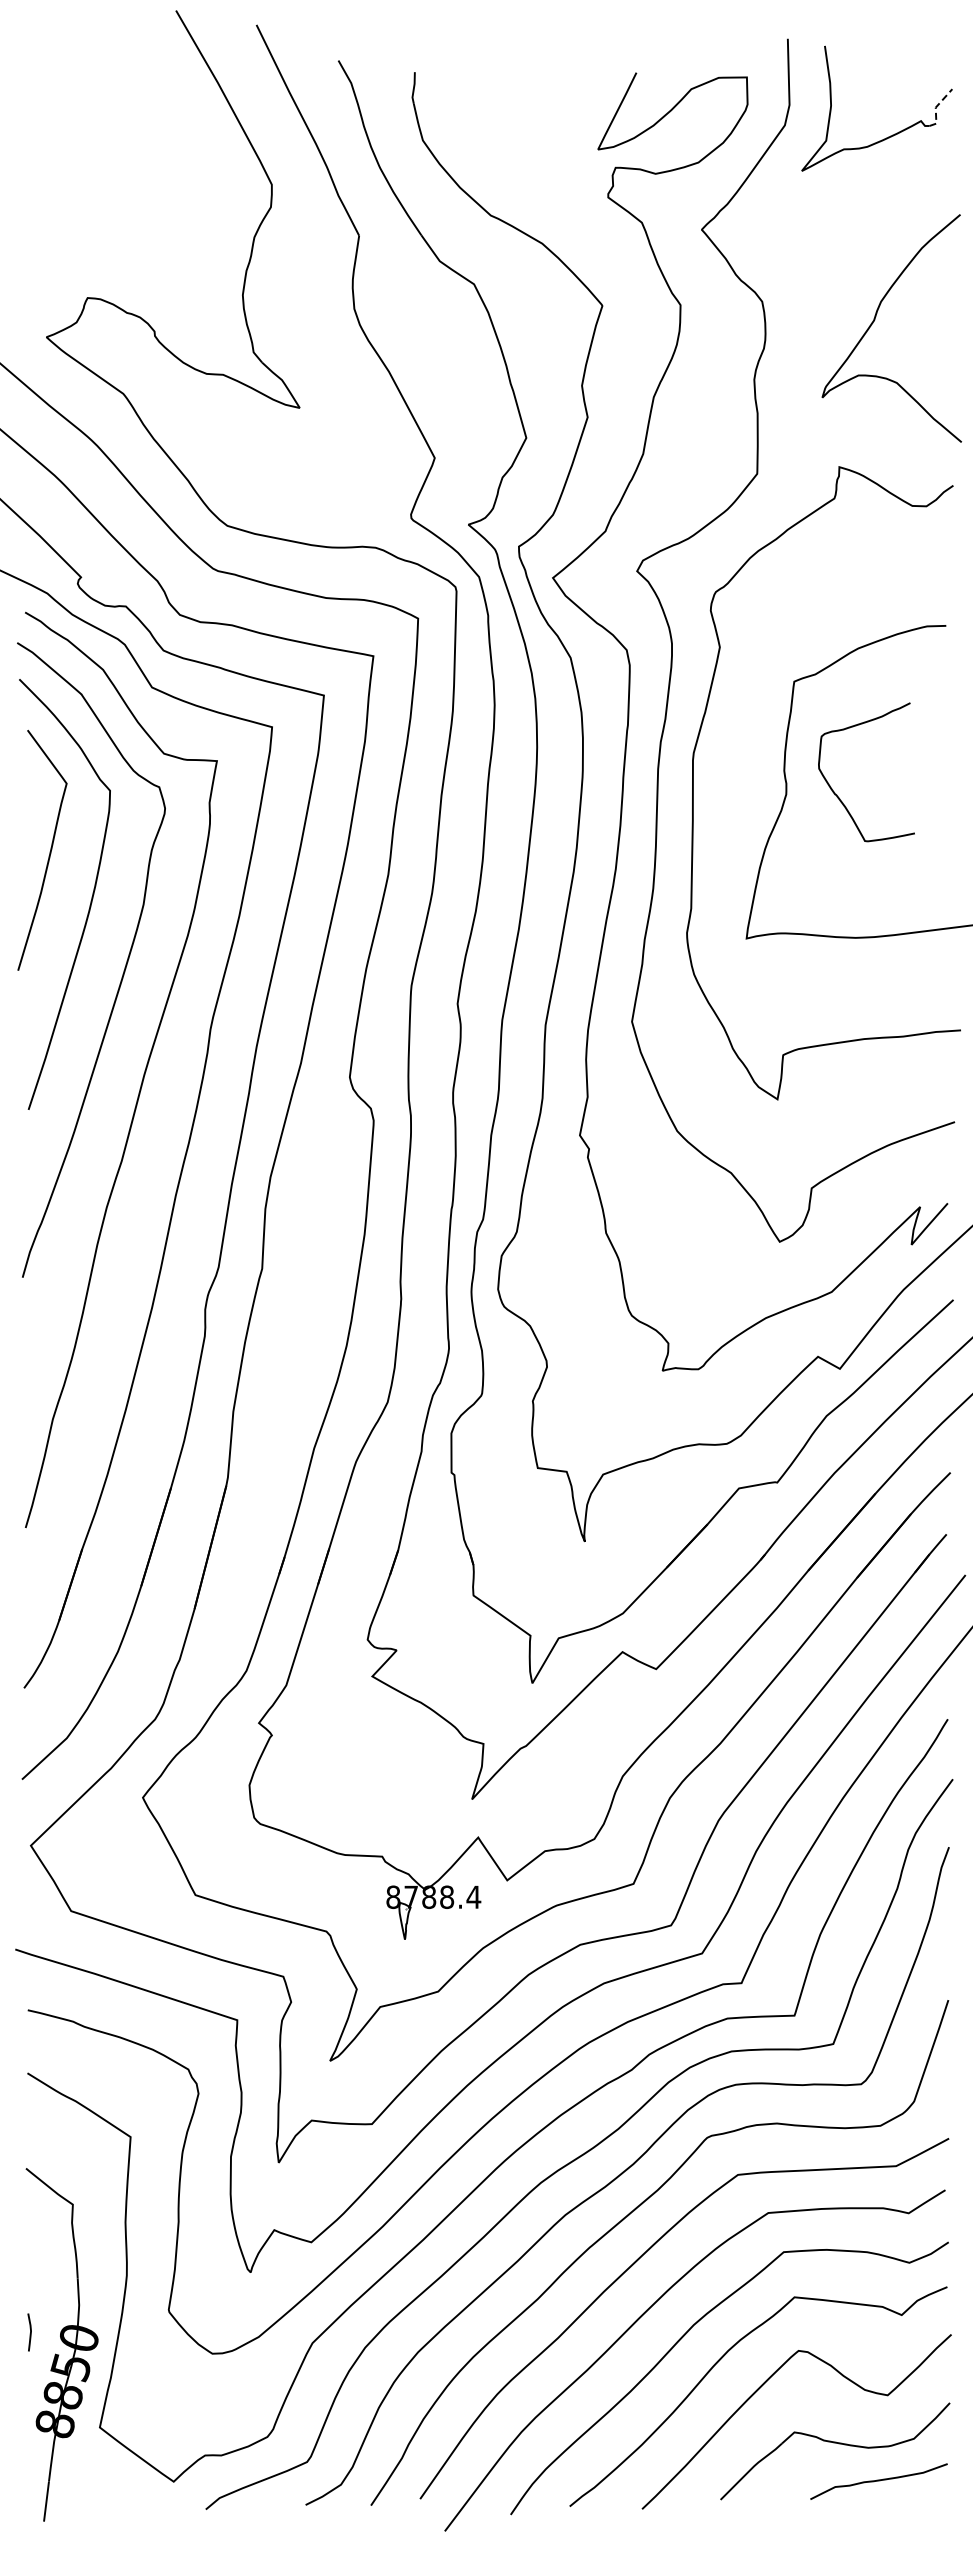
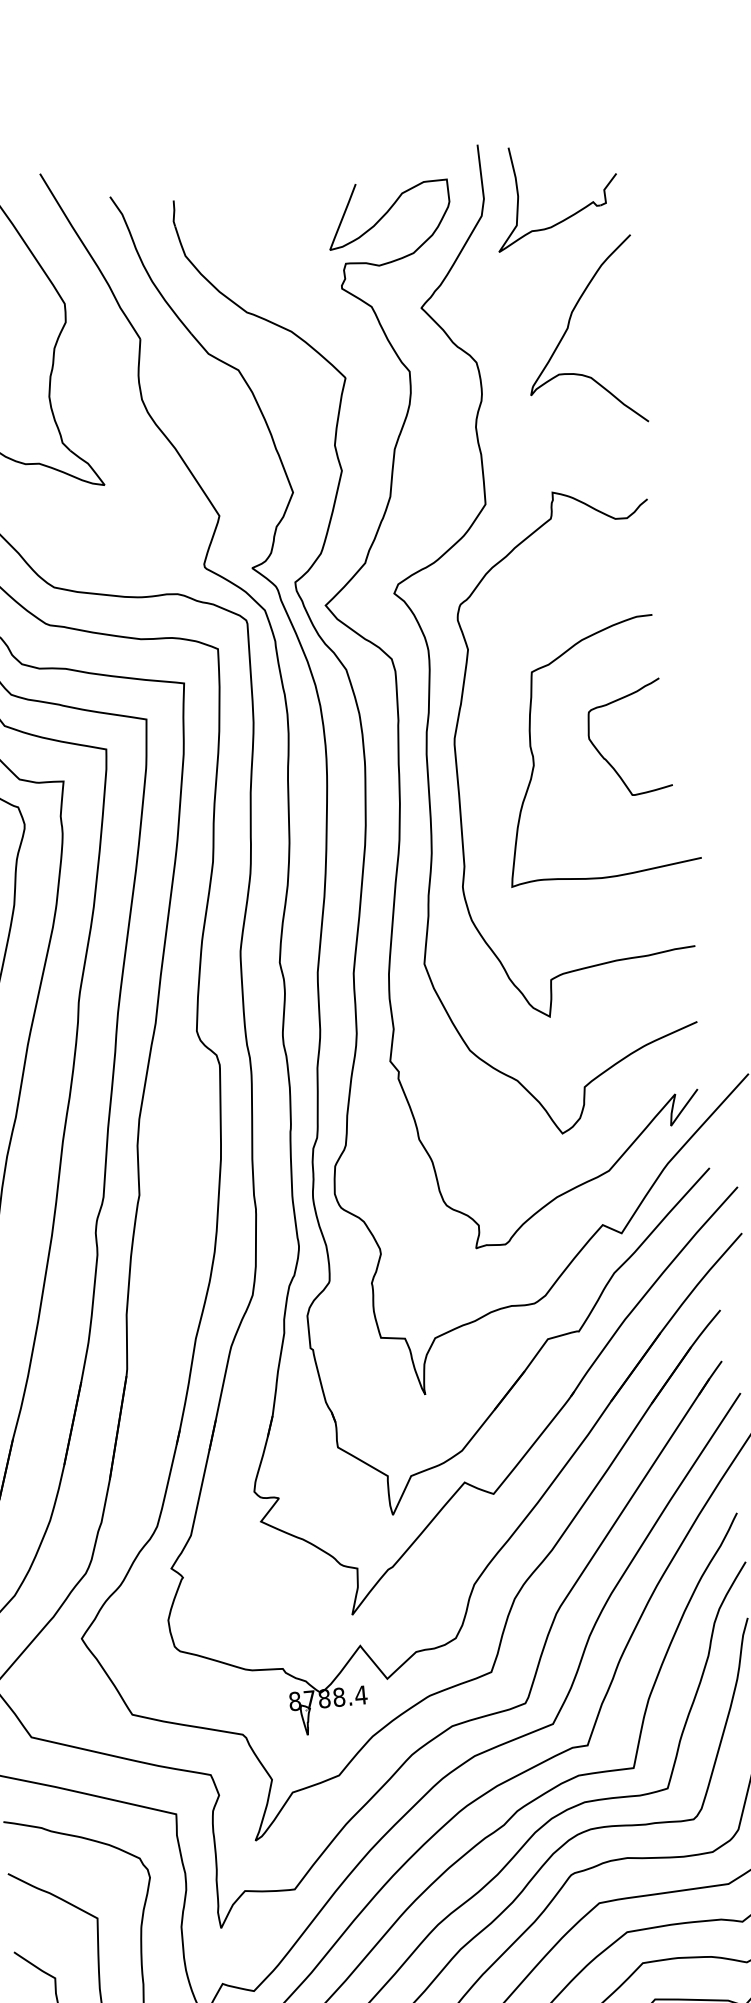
line: (935, 107) -> (604, 189), dashed -> solid
curve: (875, 319) -> (568, 327), moved
curve: (840, 798) -> (609, 761), moved

